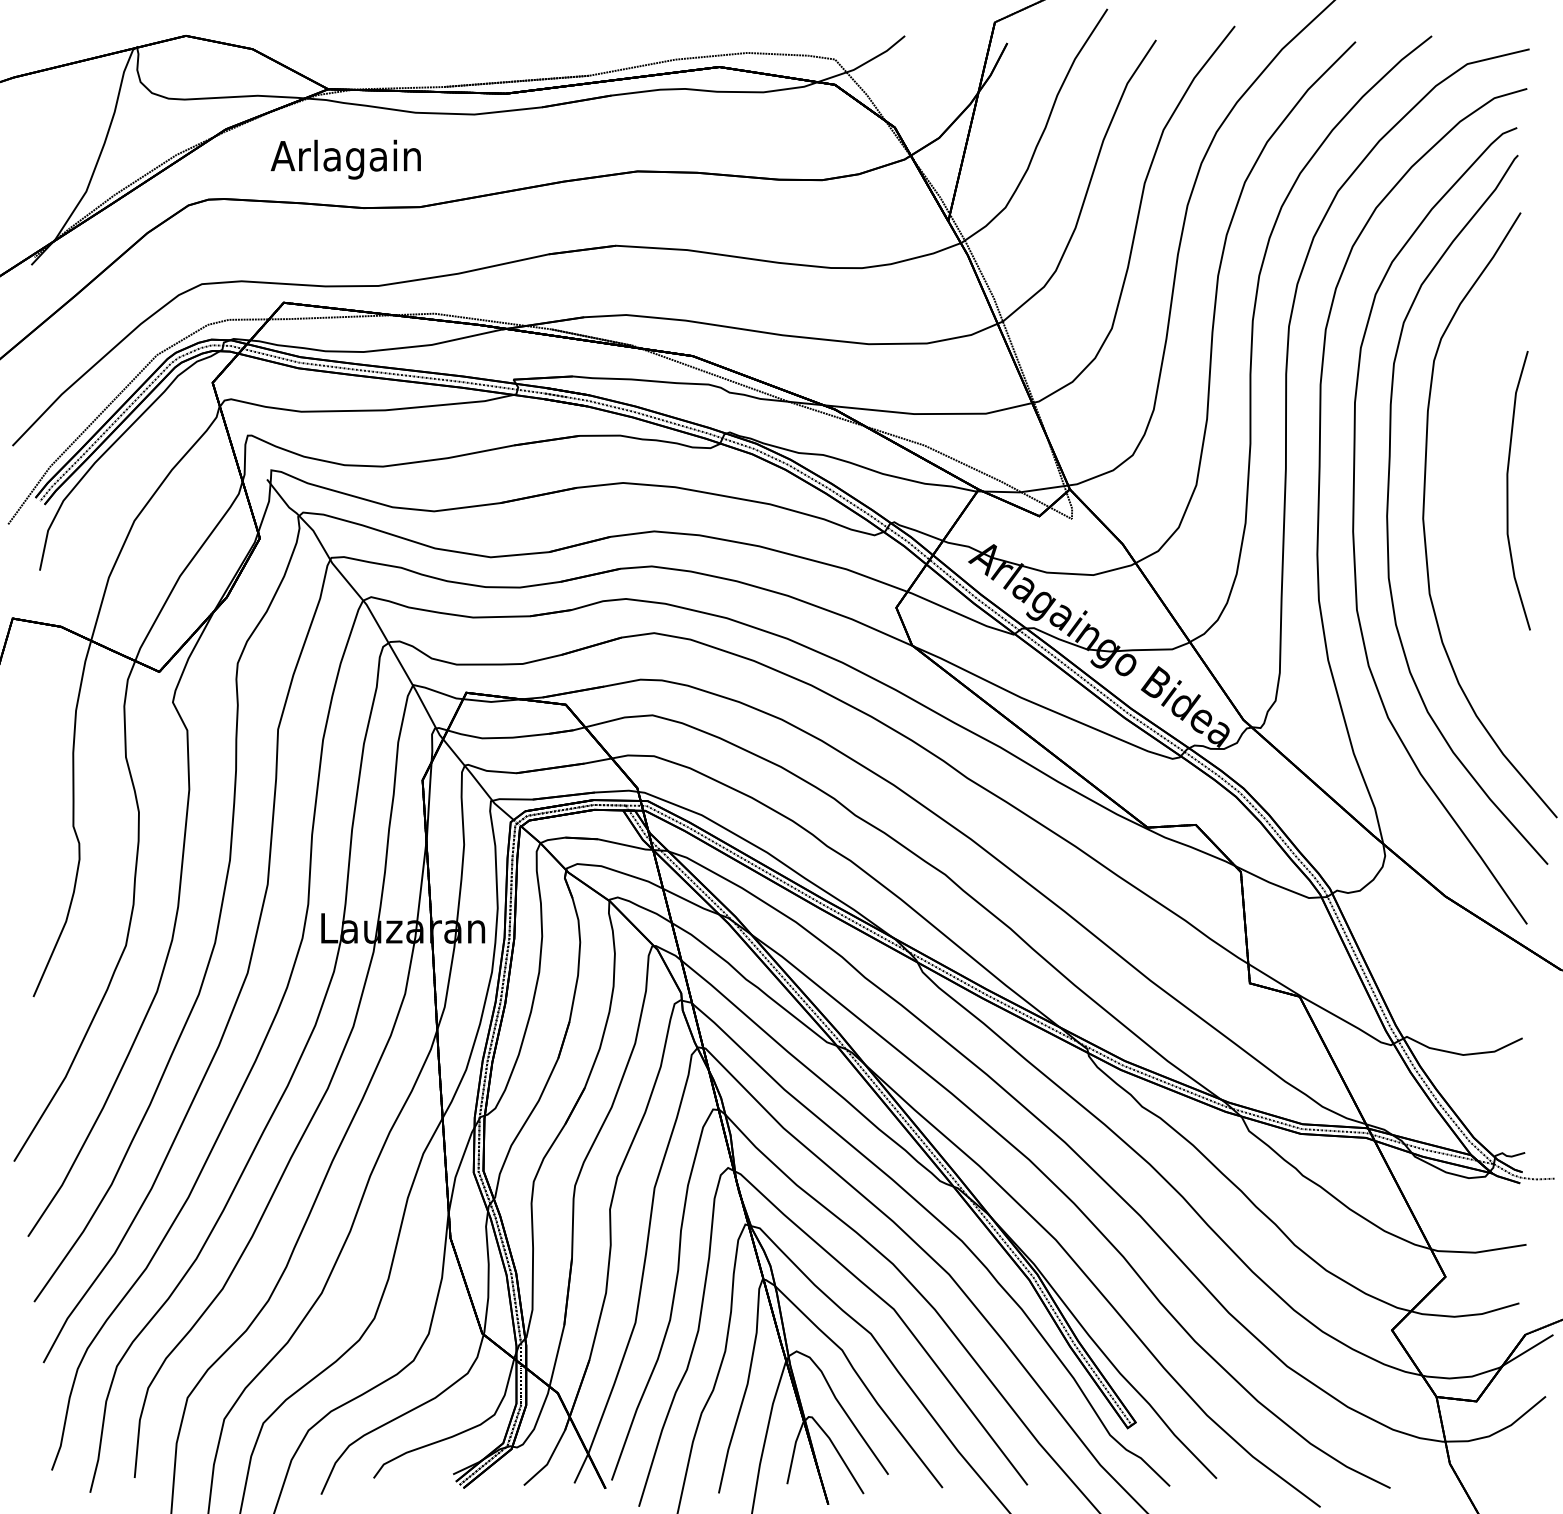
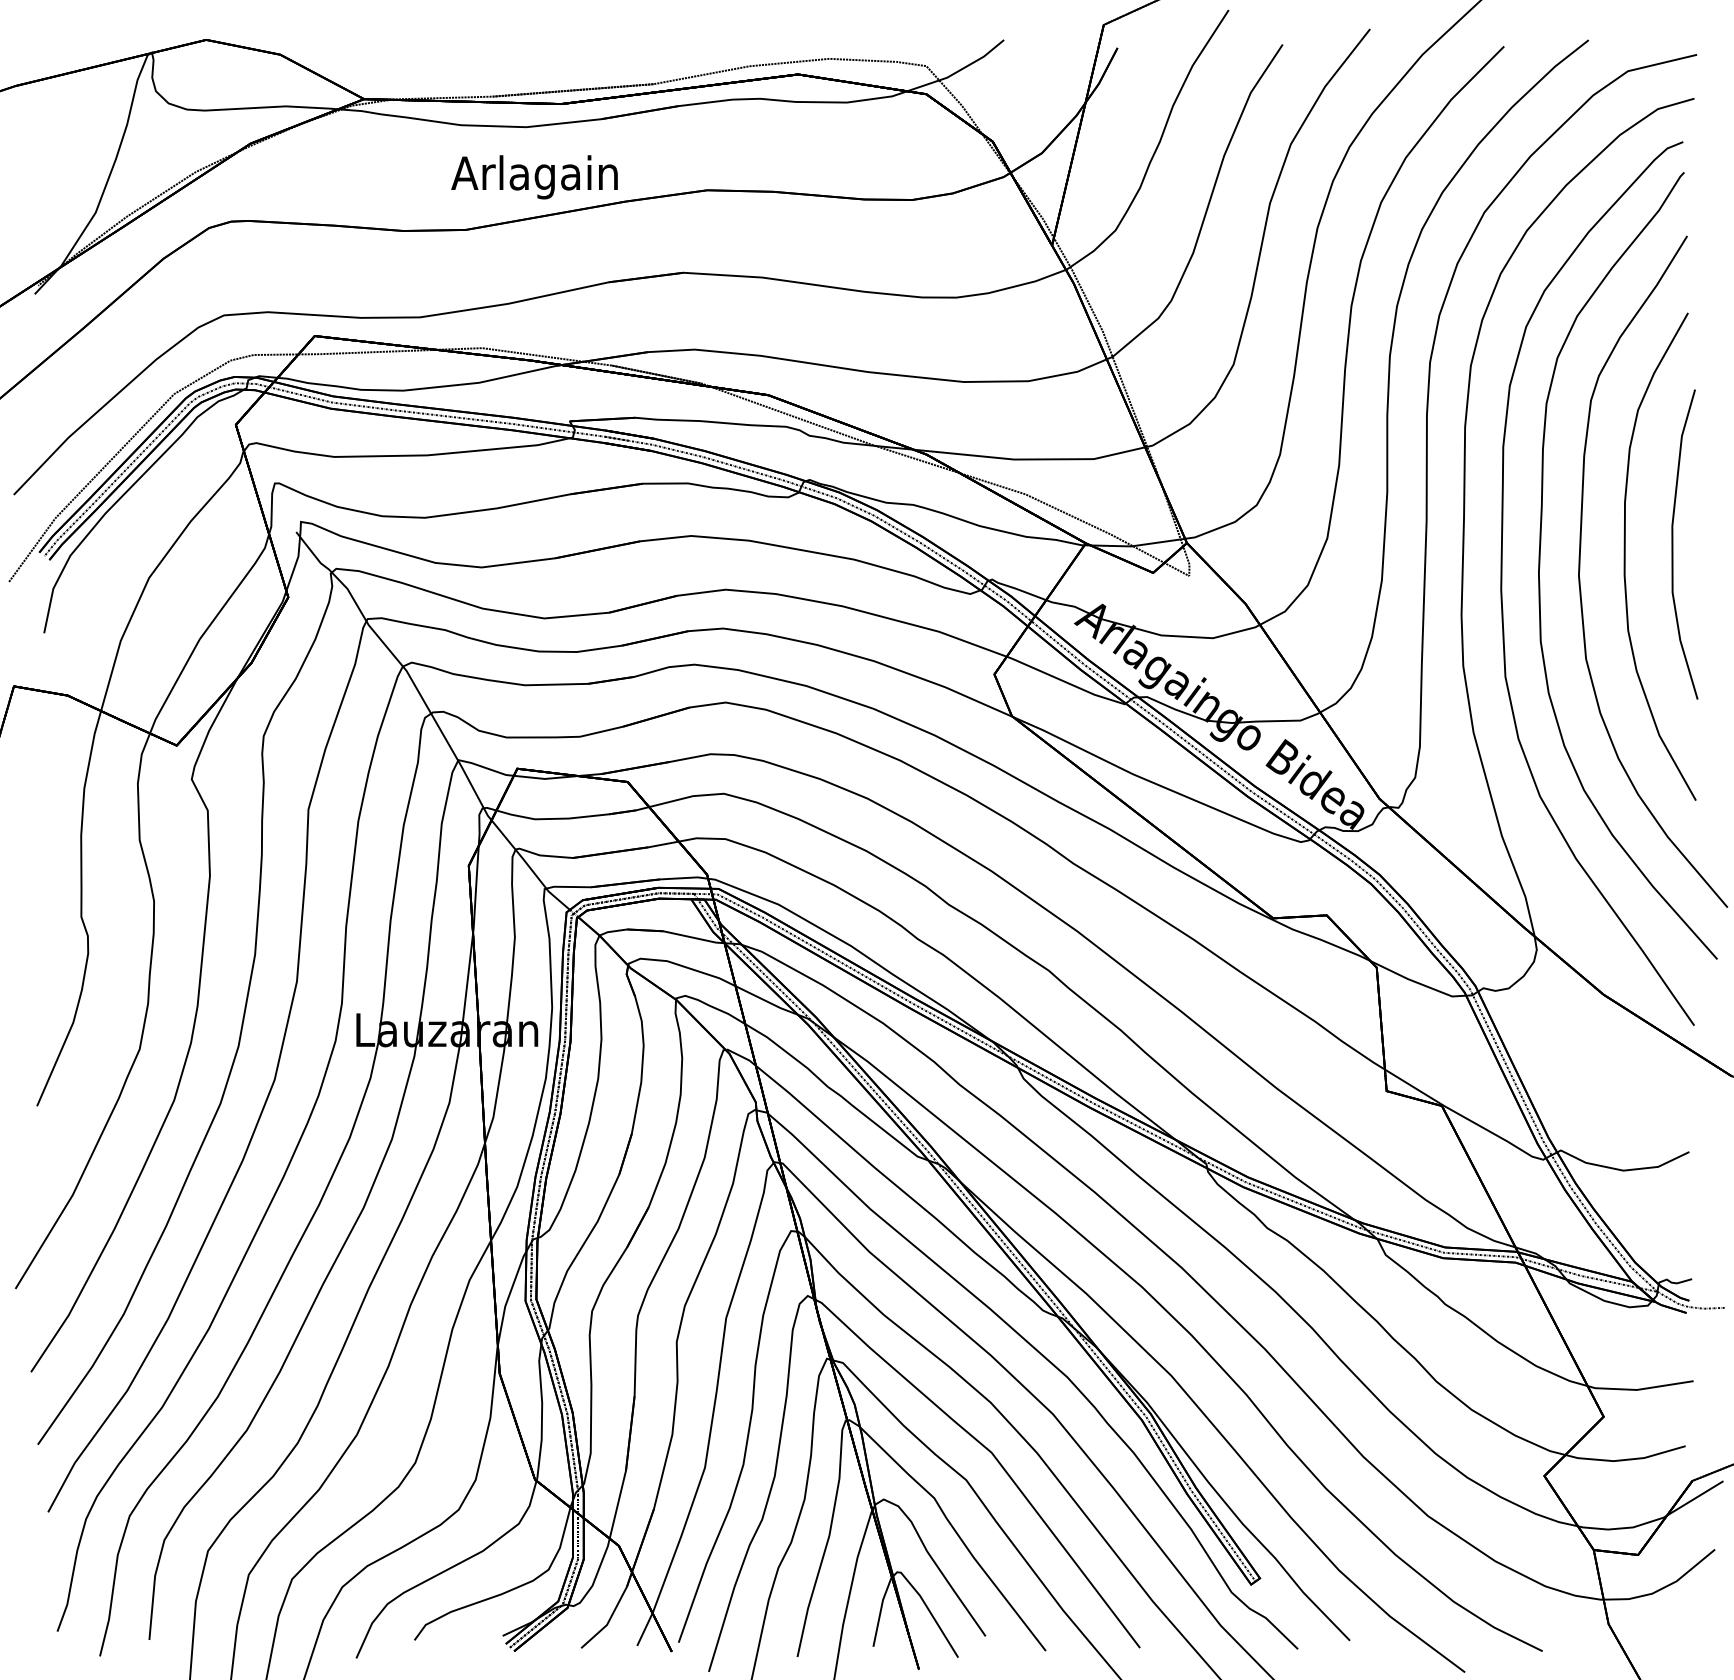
text: (345, 159) -> (534, 177), moved
curve: (1465, 501) -> (1625, 556), added

